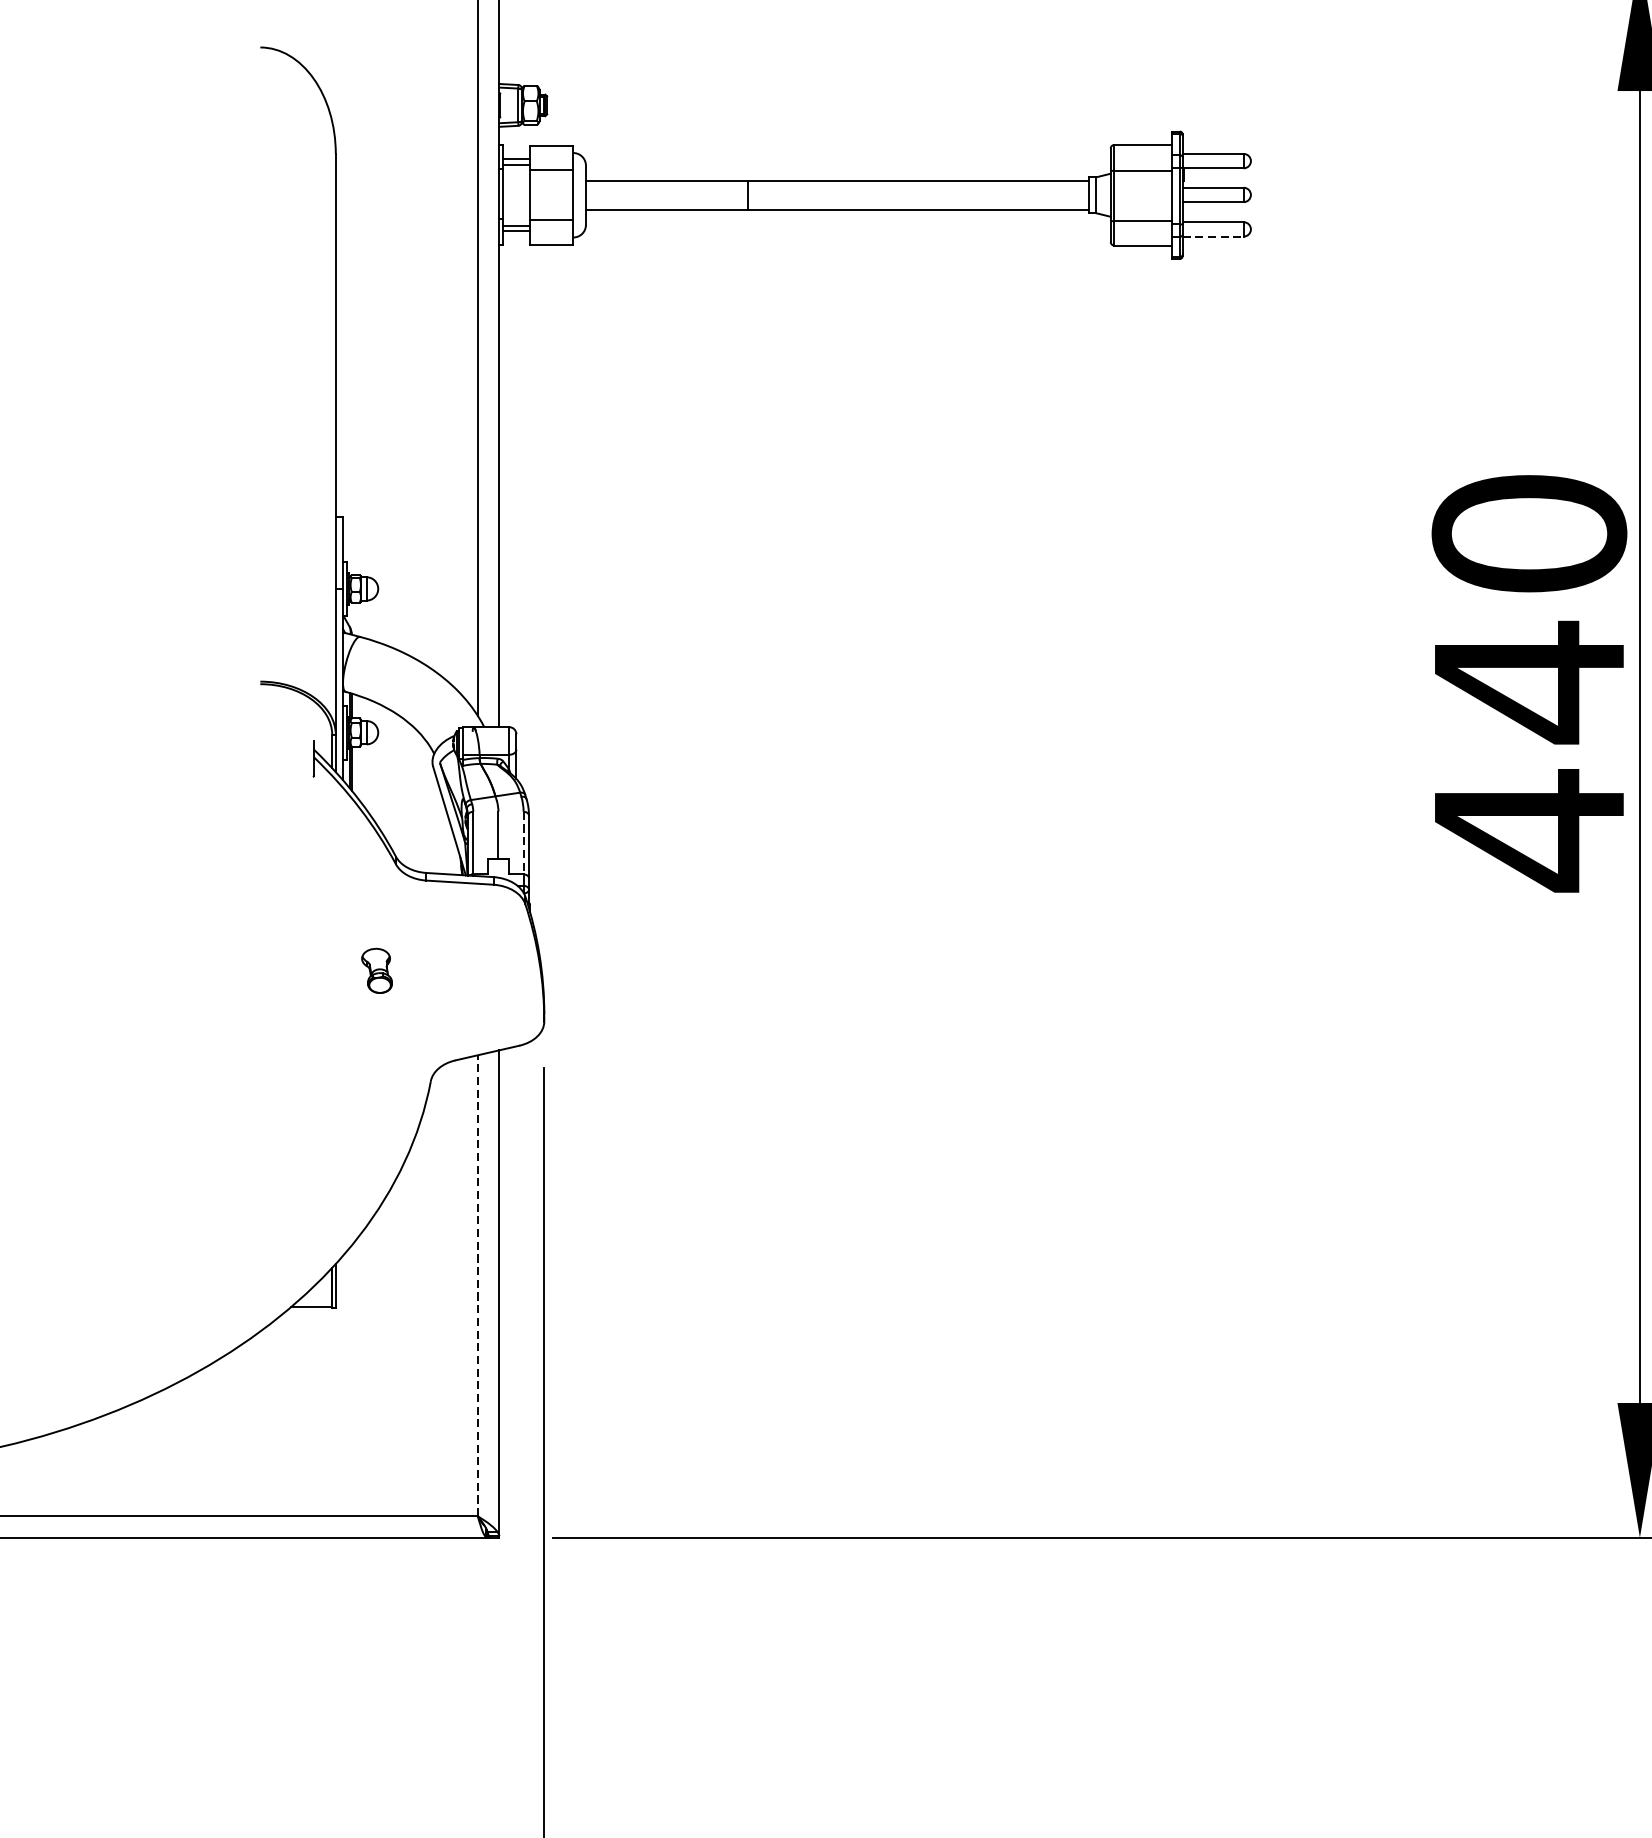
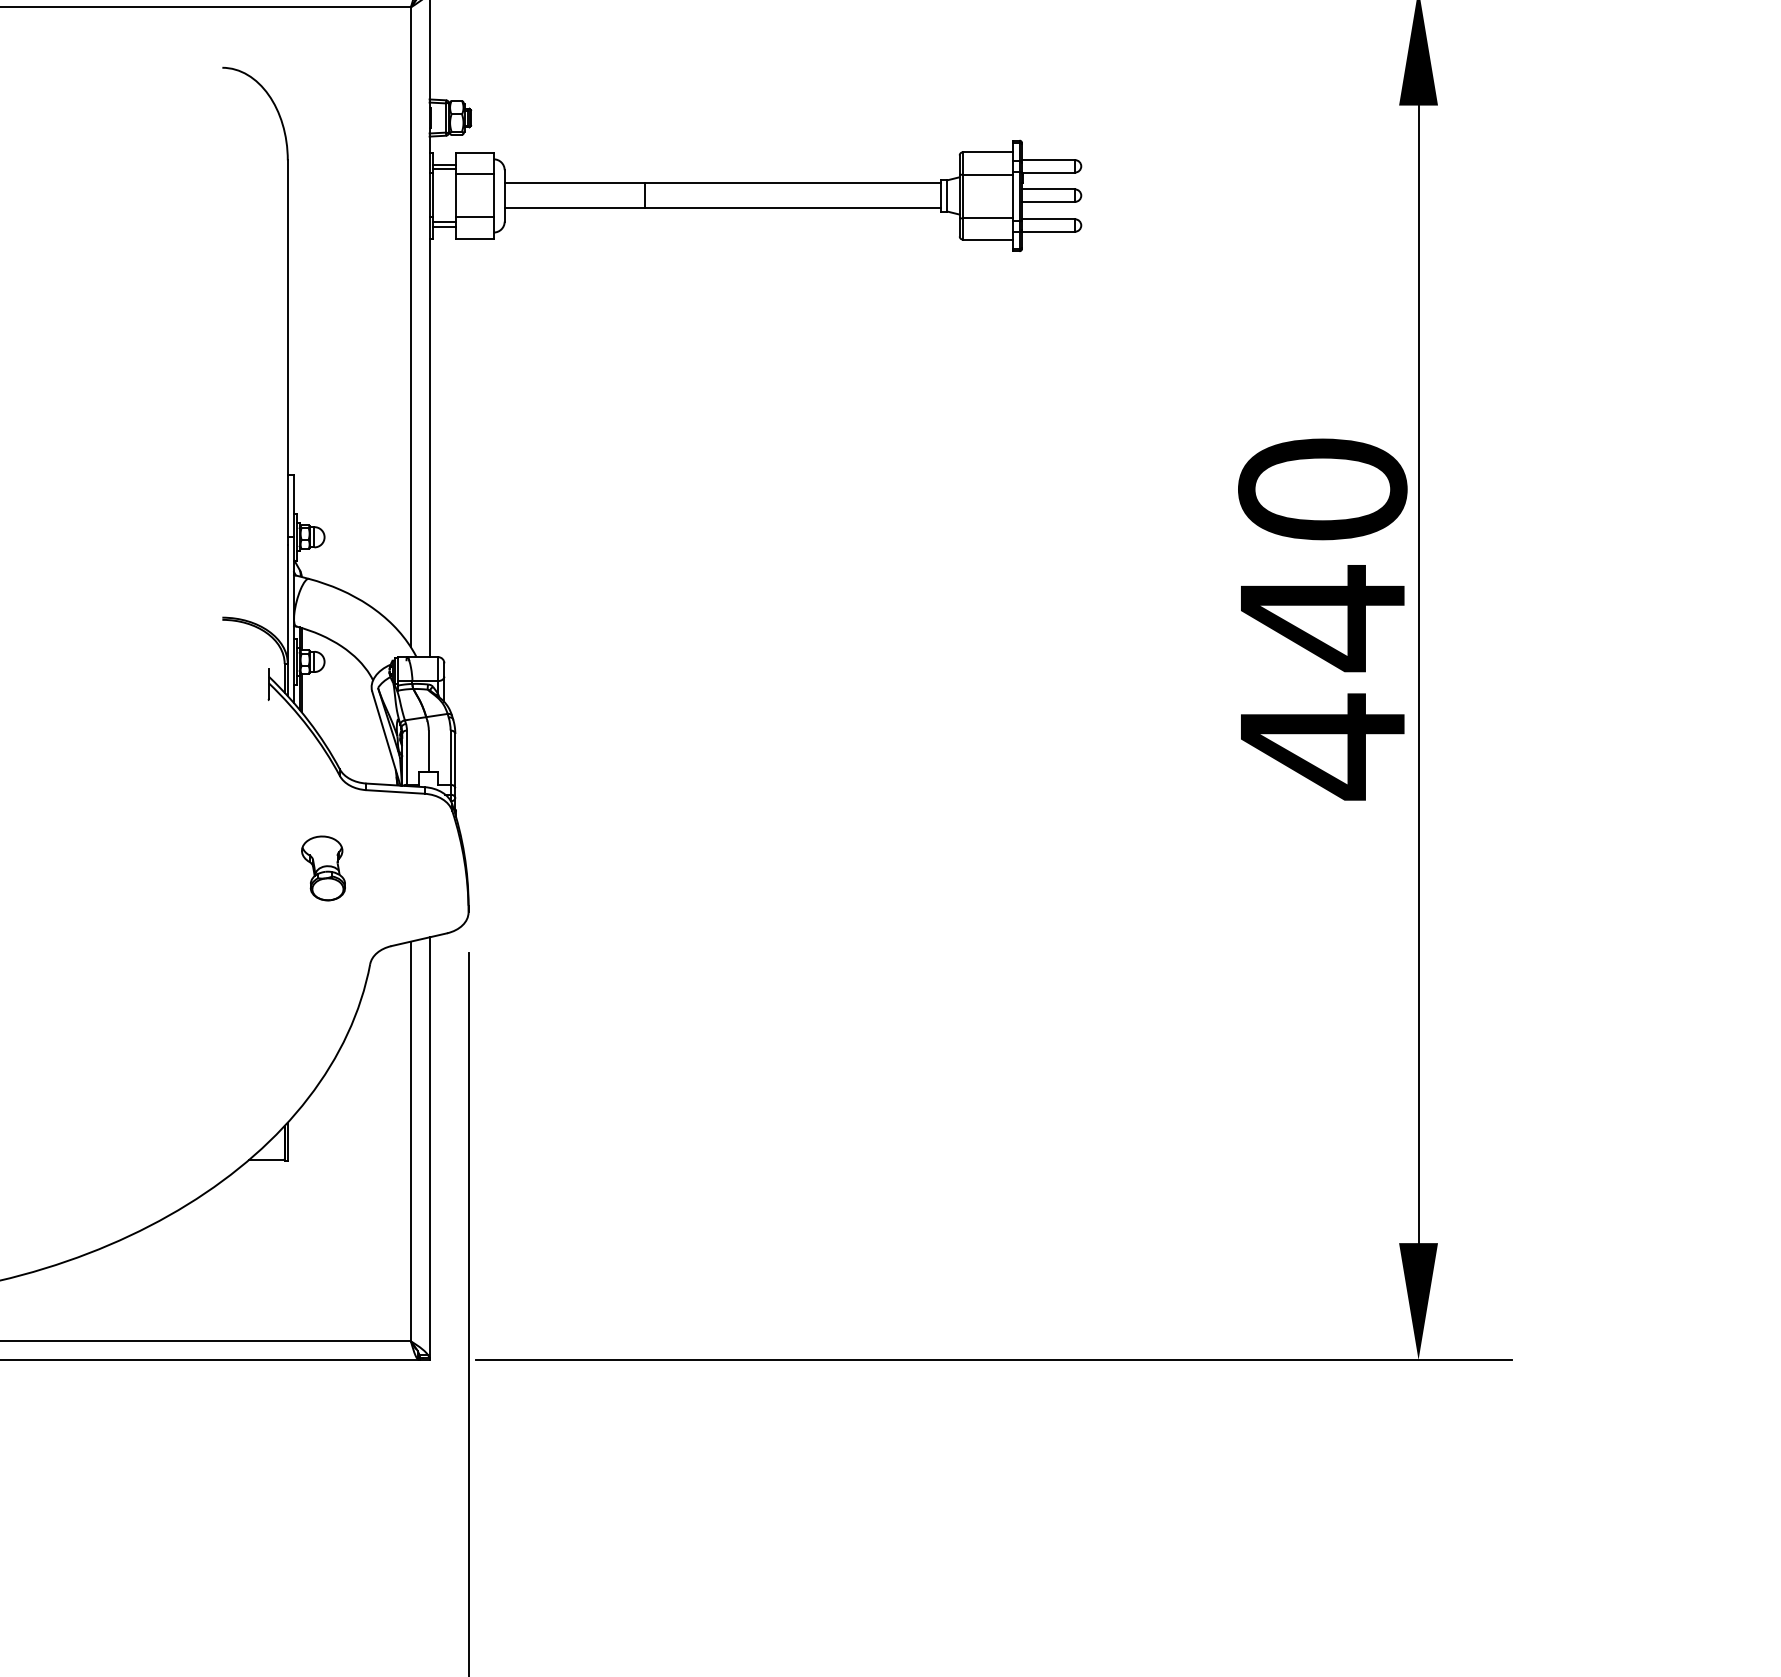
line: (1214, 236) -> (1049, 231), dashed -> solid
line: (523, 844) -> (450, 758), dashed -> solid
part: (376, 970) -> (323, 868), size x1.67
line: (477, 1285) -> (410, 1141), dashed -> solid

